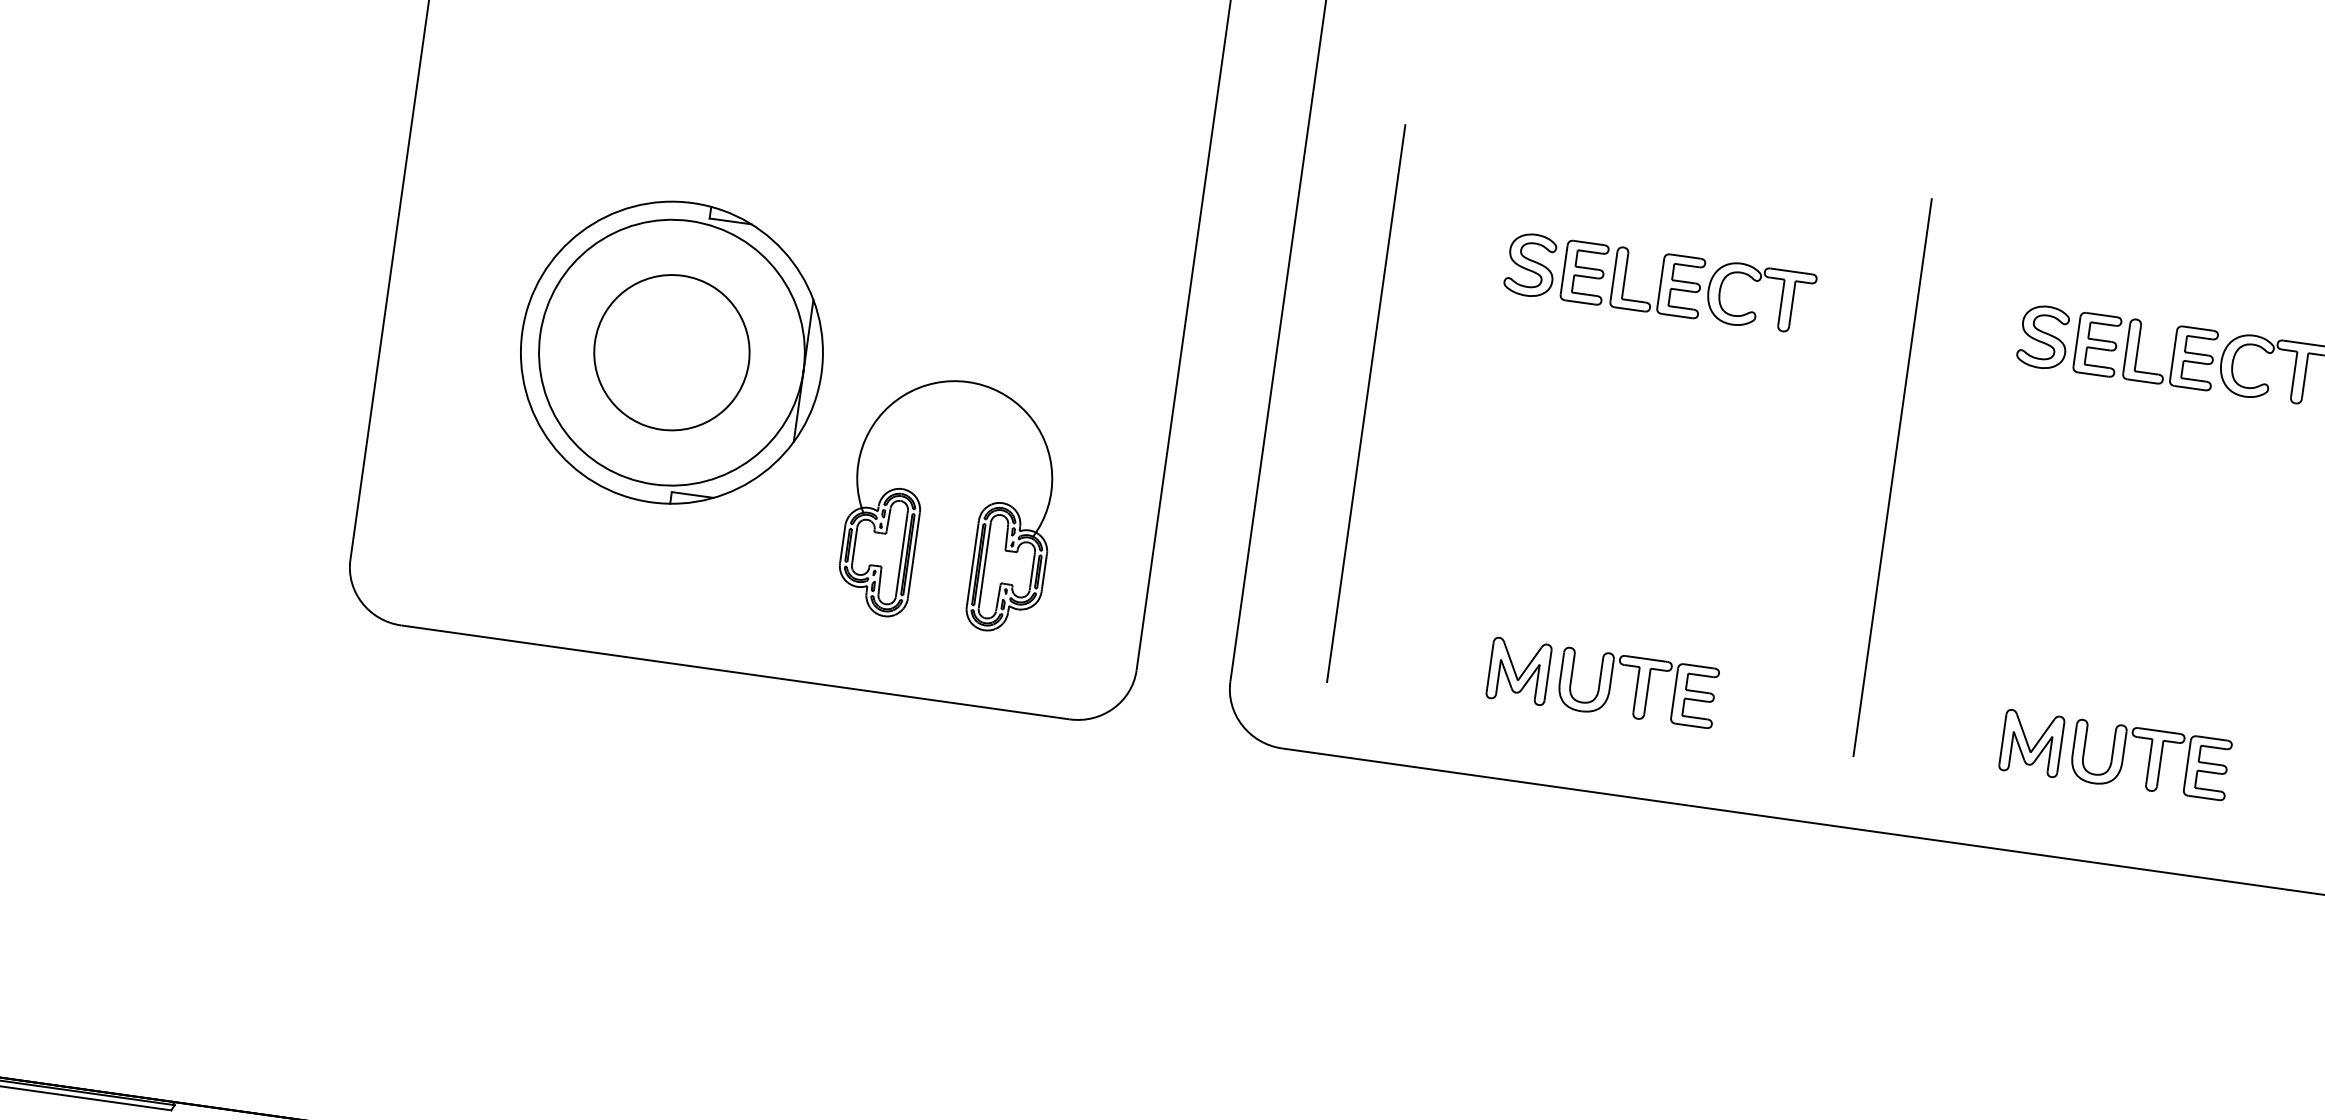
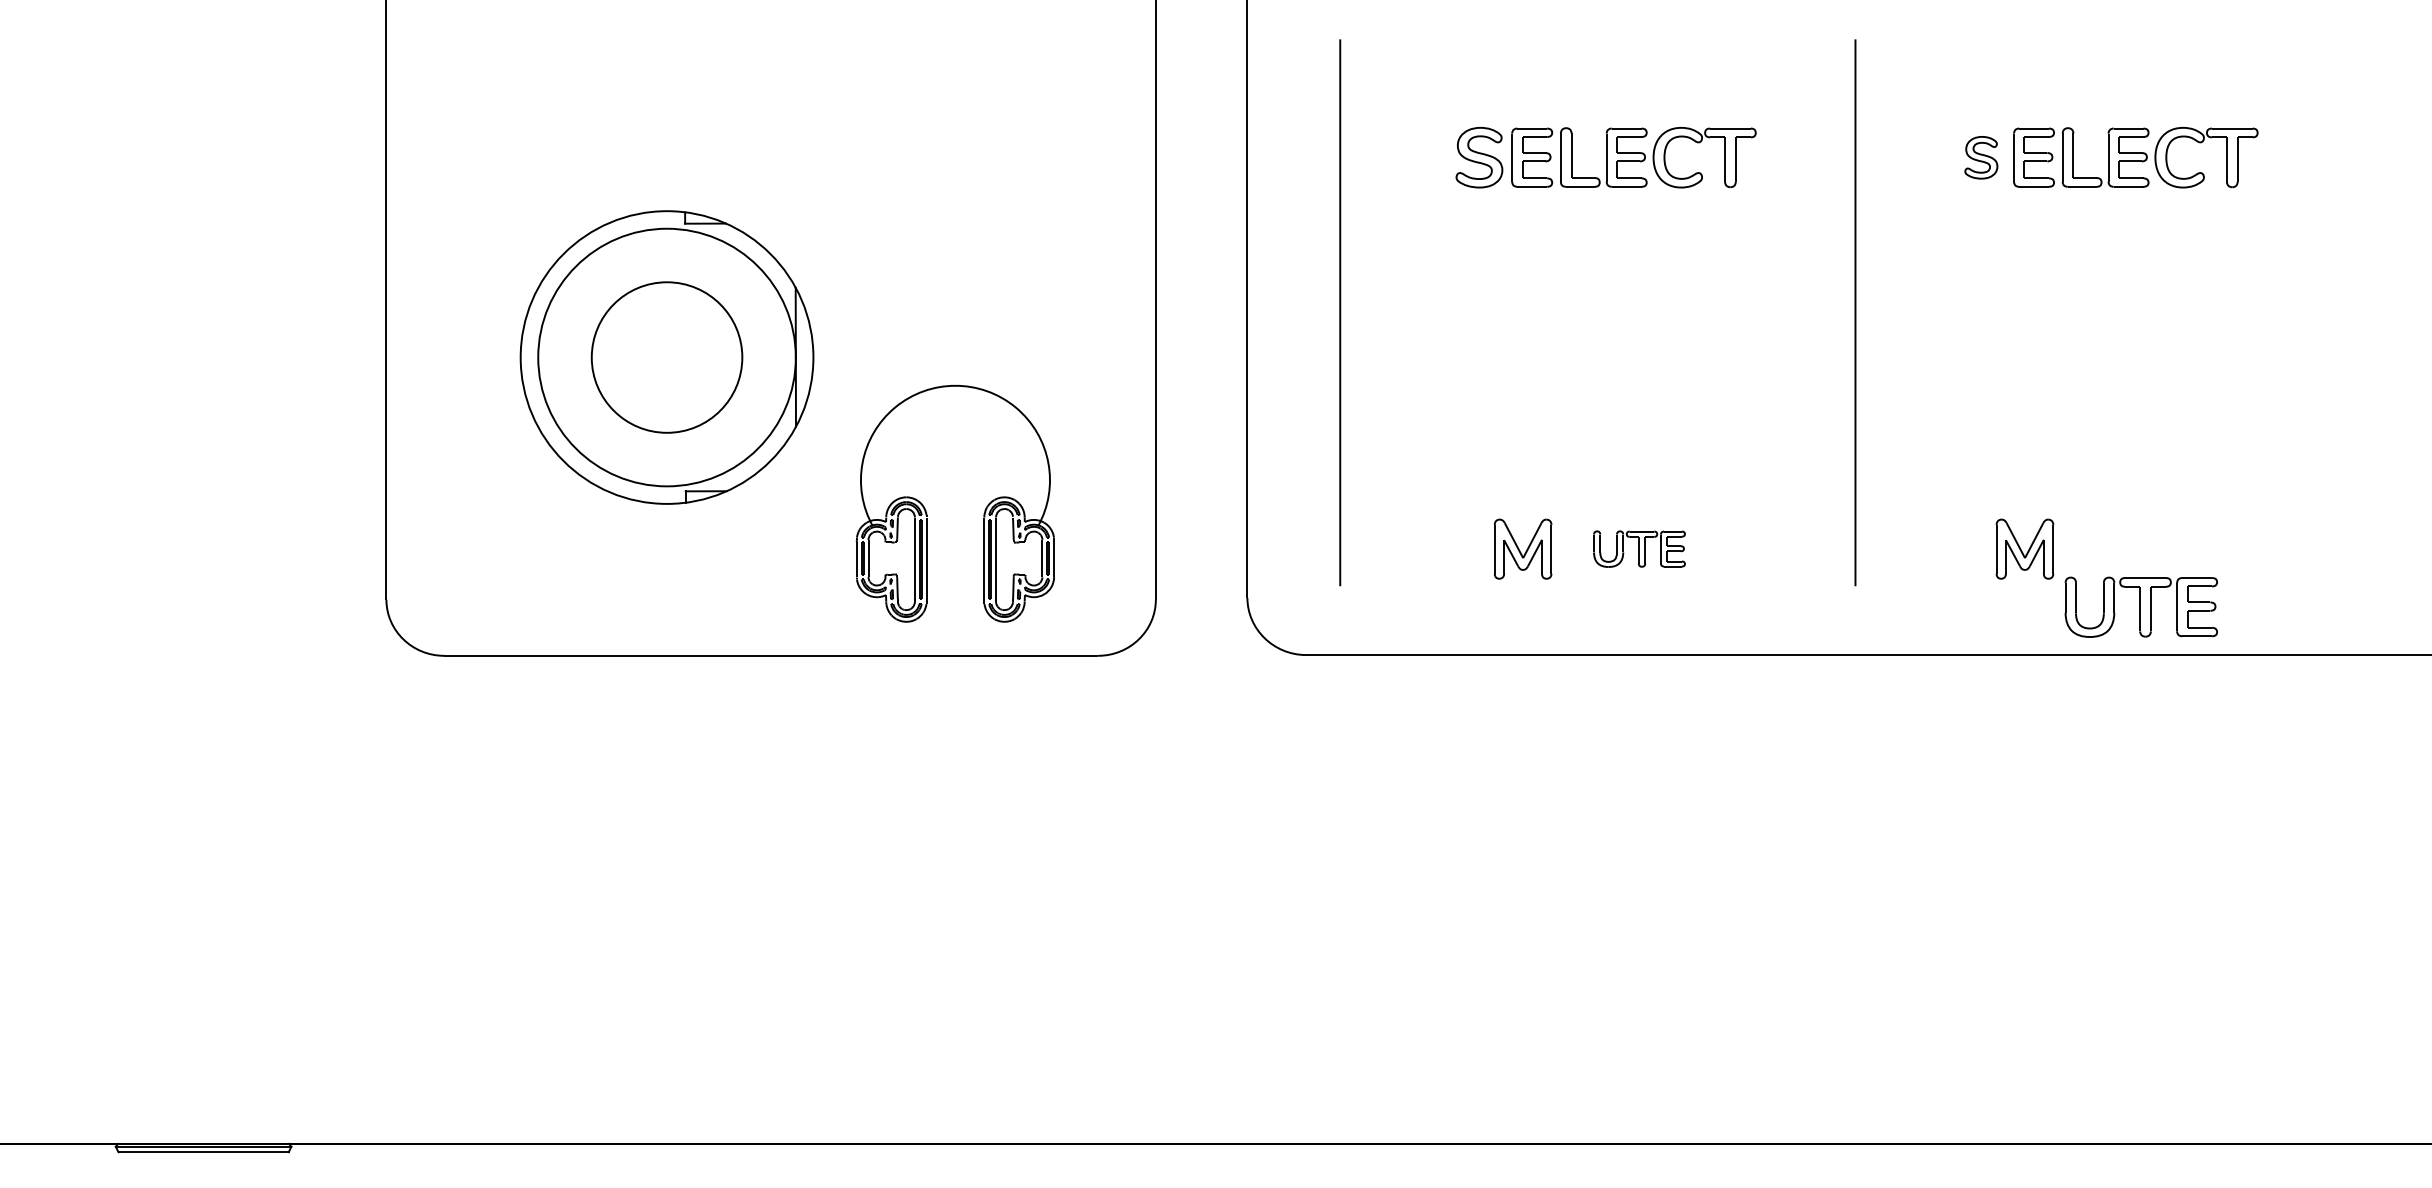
part: (2043, 337) -> (1981, 157), size x0.7
part: (921, 508) -> (927, 513), moved
part: (1638, 687) -> (1639, 548), size x0.6
part: (2150, 759) -> (2140, 606), moved

